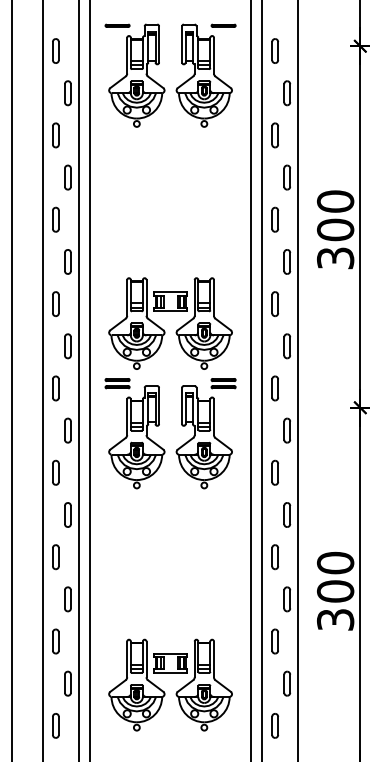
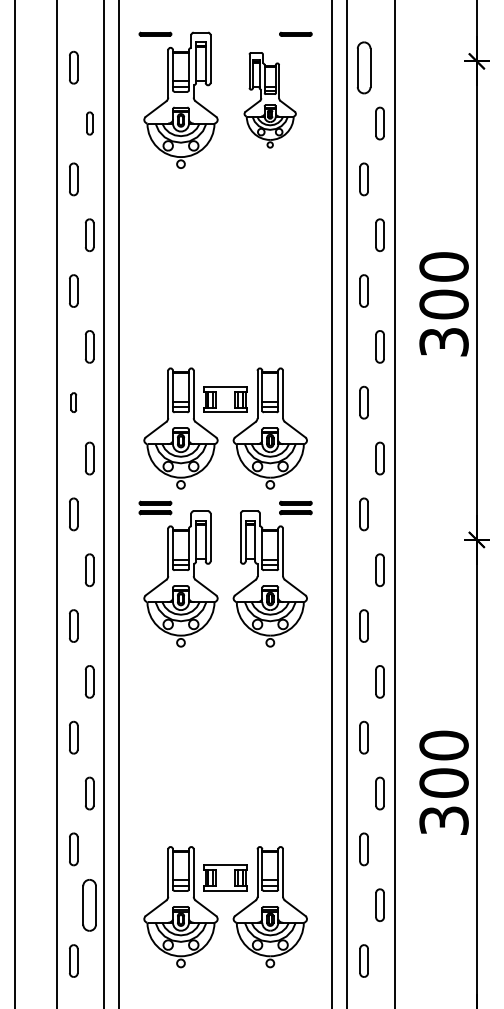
part: (274, 50) -> (363, 67), size x1.6
part: (203, 75) -> (269, 99), size x0.7
part: (67, 93) -> (89, 123), size x0.7
part: (55, 303) -> (73, 402), size x0.6
part: (67, 683) -> (89, 904), size x1.6

